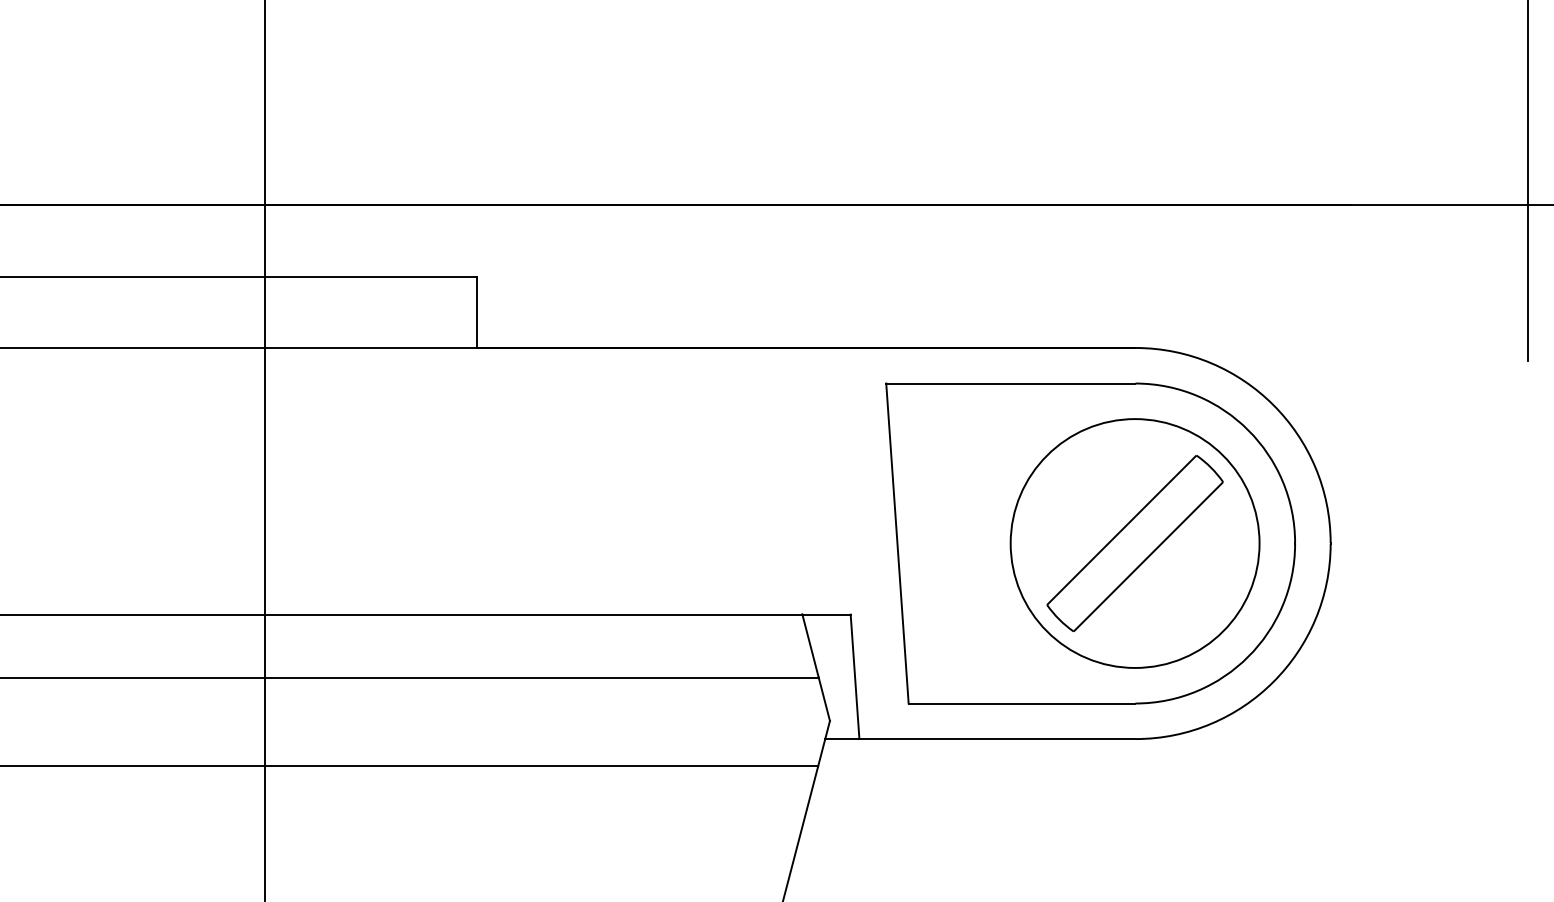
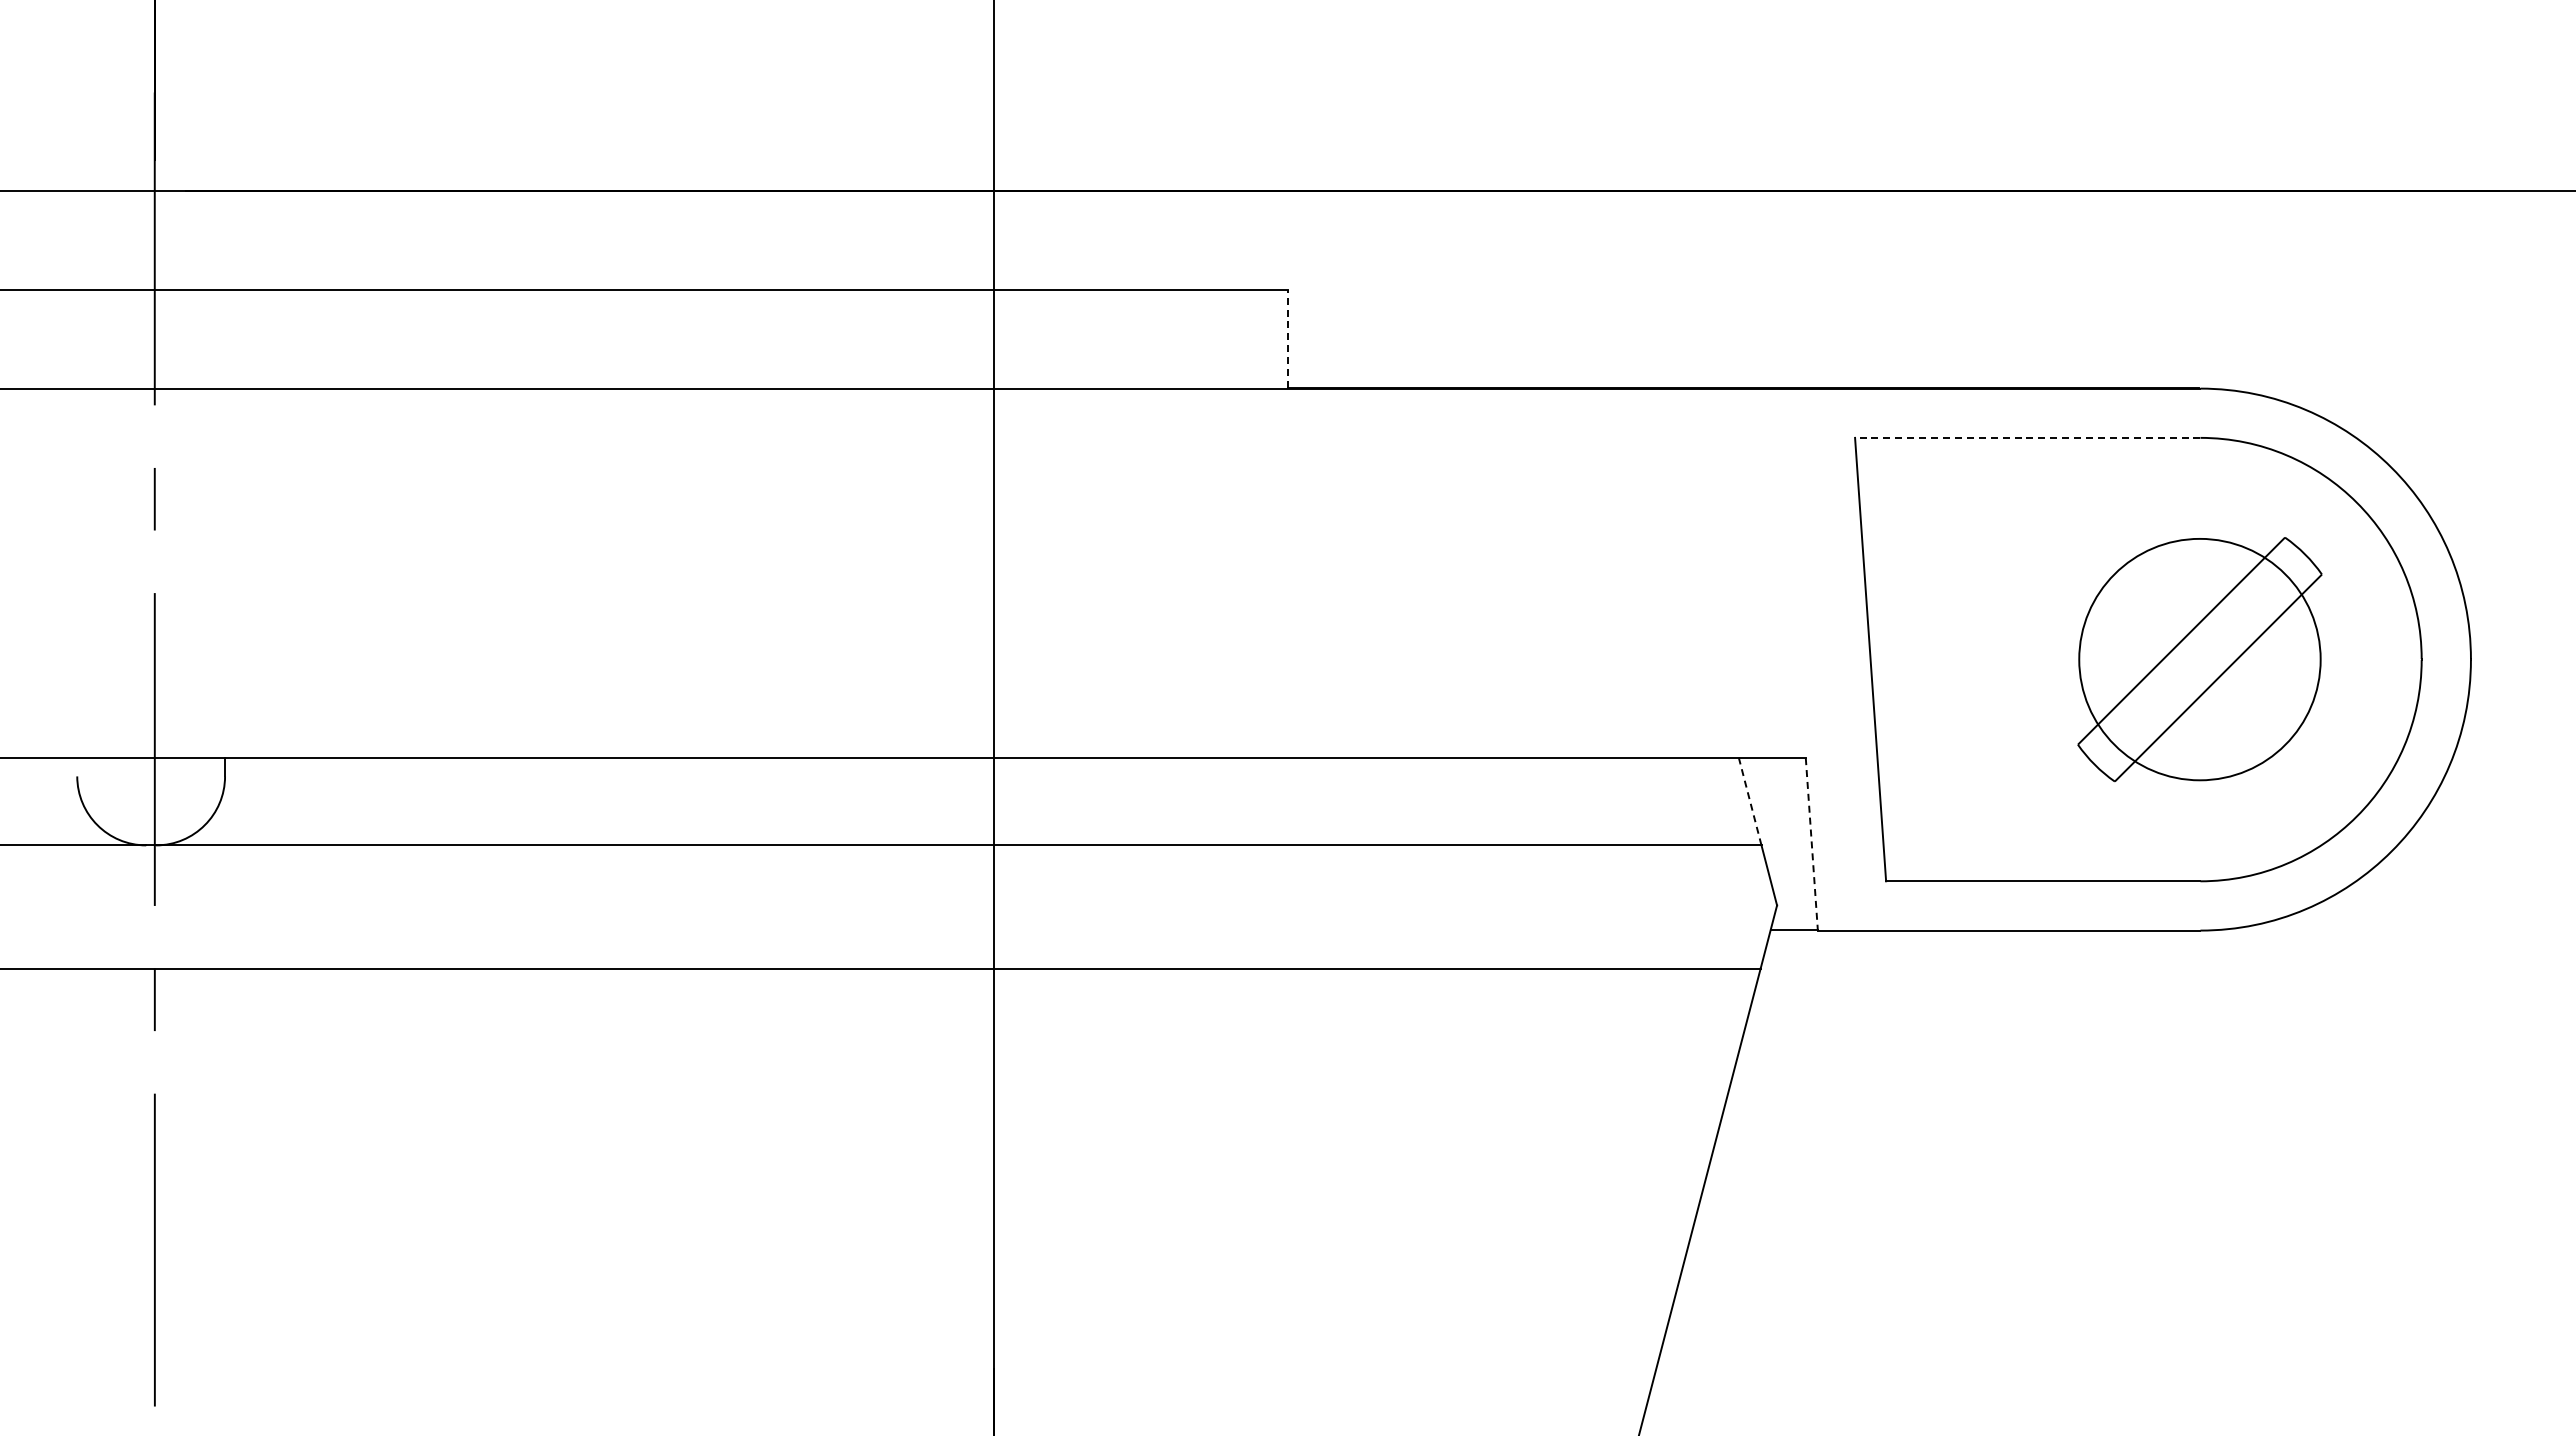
line: (476, 311) -> (1287, 338), solid -> dashed
line: (1010, 383) -> (2027, 437), solid -> dashed
circle: (1134, 543) -> (2199, 659), size x0.7
line: (810, 646) -> (1750, 802), solid -> dashed
line: (854, 676) -> (1811, 844), solid -> dashed

